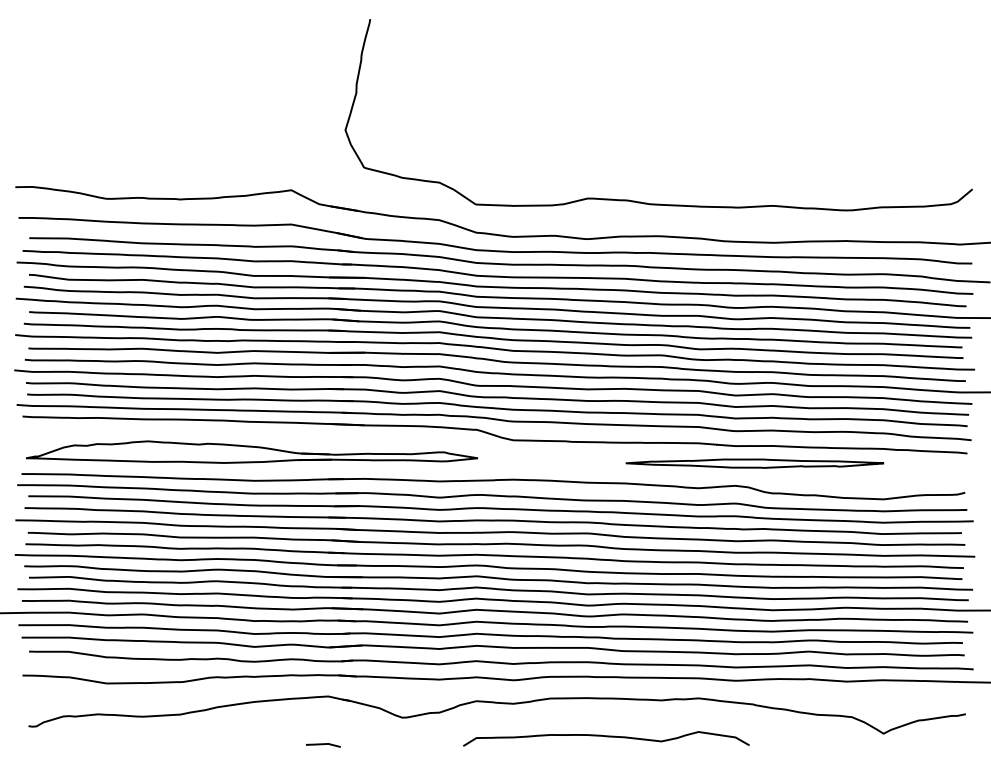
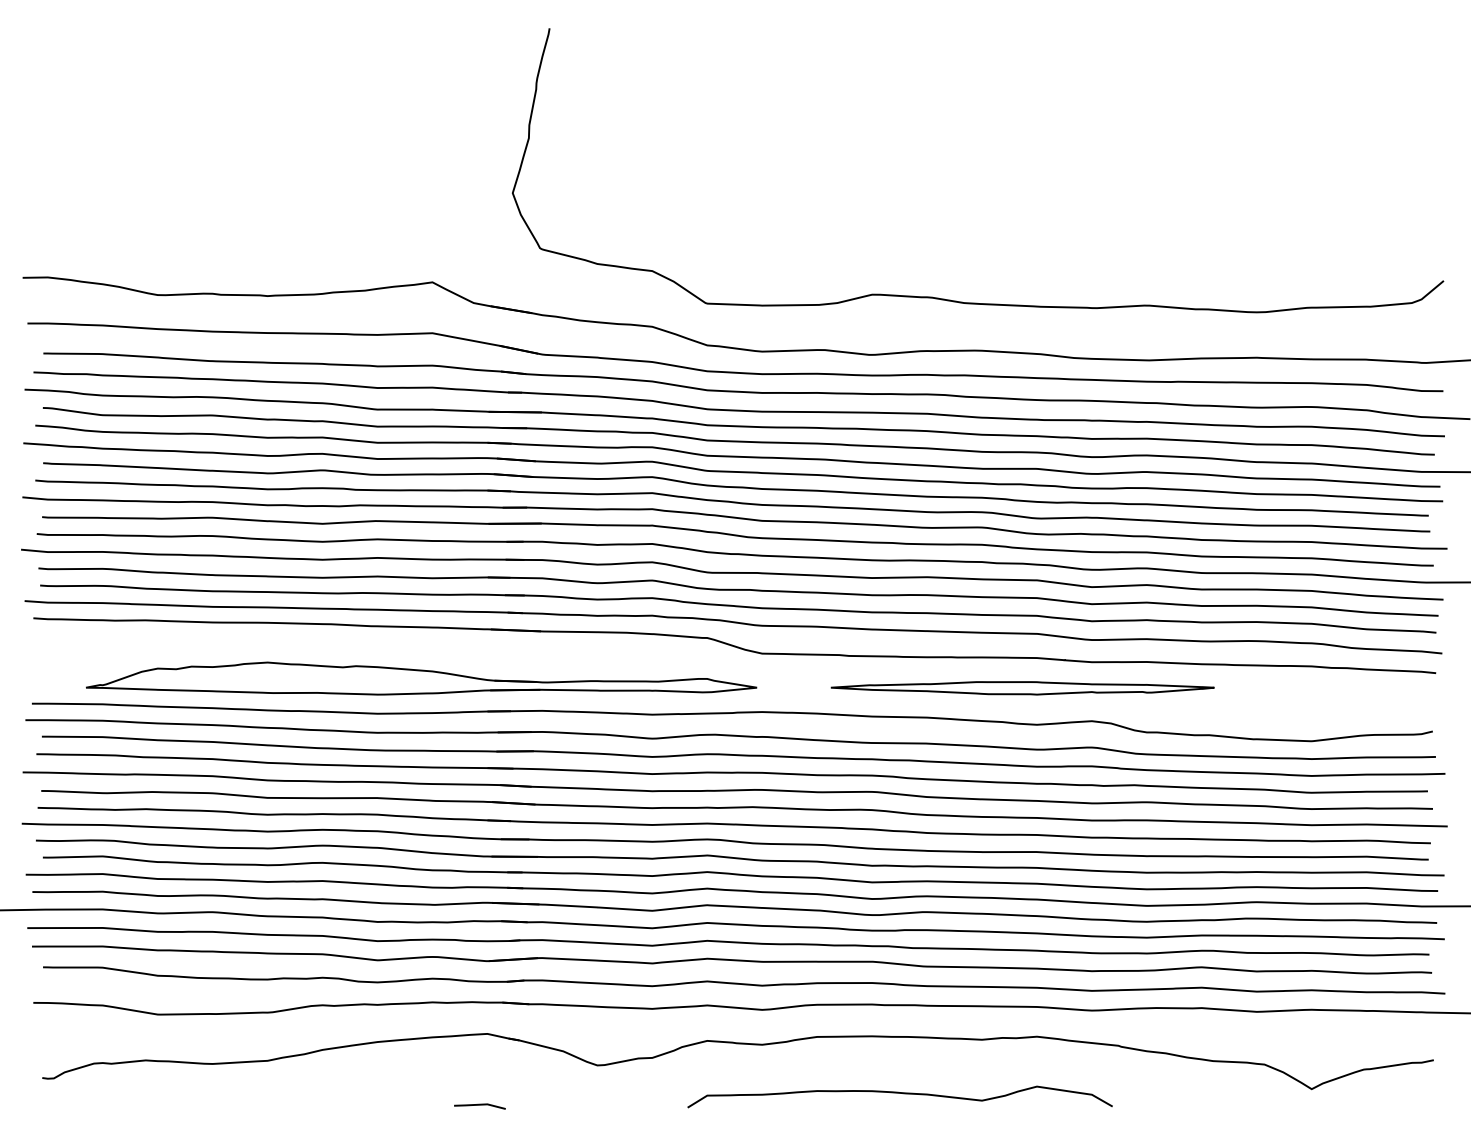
part: (252, 451) -> (422, 677), moved
part: (754, 463) -> (1022, 688), moved

